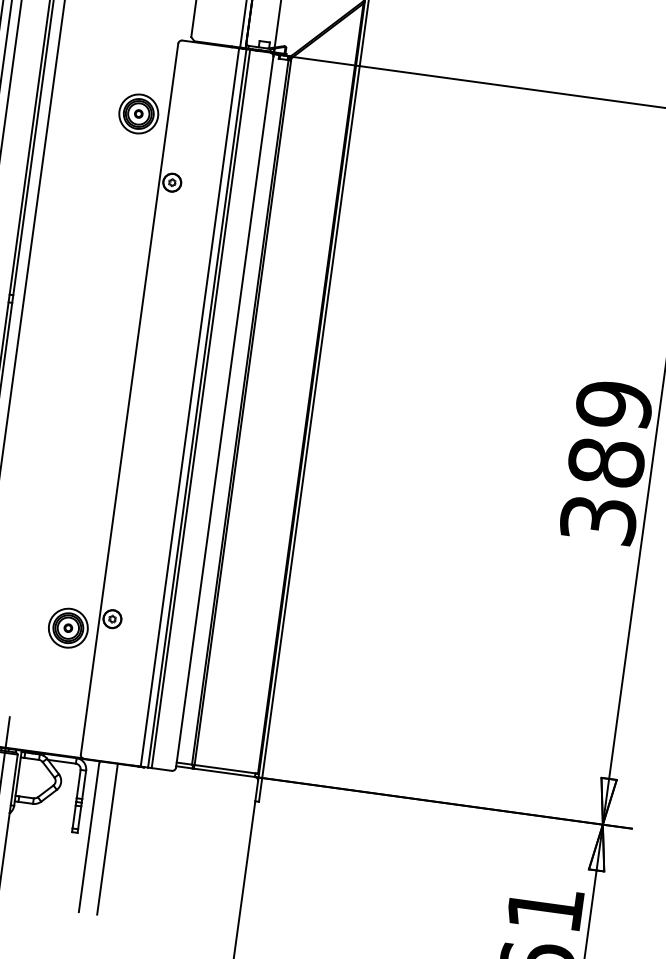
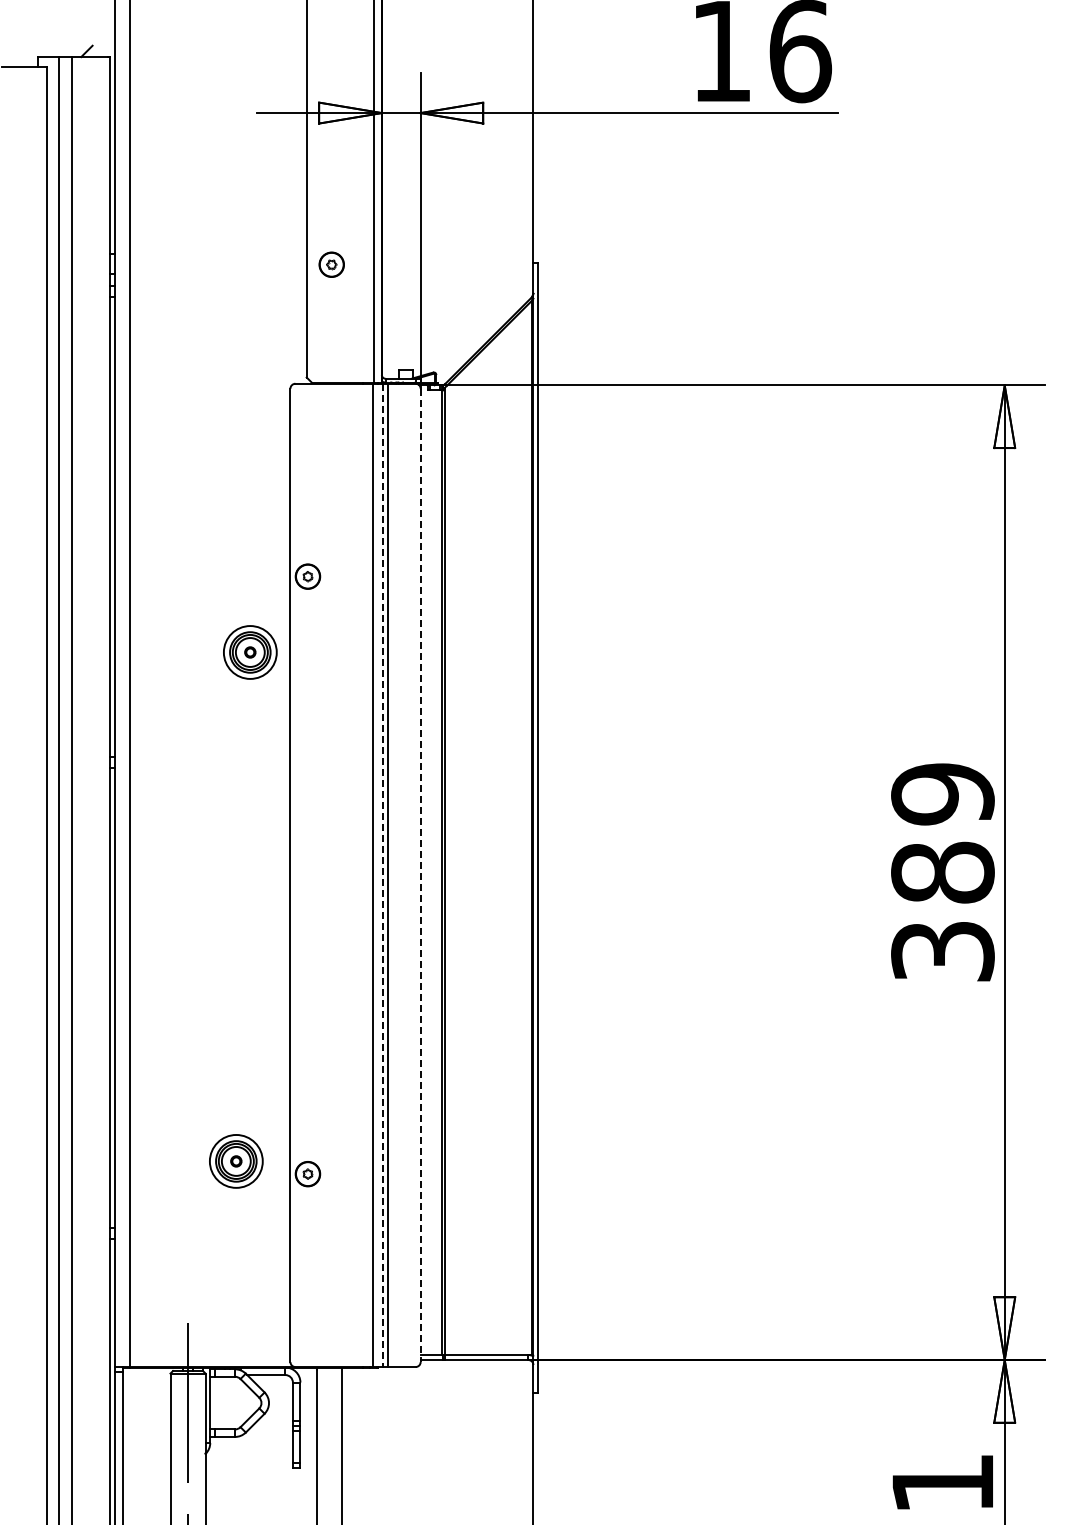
part: (138, 114) -> (250, 652), moved
line: (197, 408) -> (383, 875), solid -> dashed
line: (224, 412) -> (420, 875), solid -> dashed
part: (68, 628) -> (236, 1161), moved

